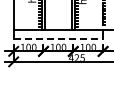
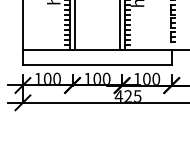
line: (58, 38) -> (97, 64), dashed -> solid

